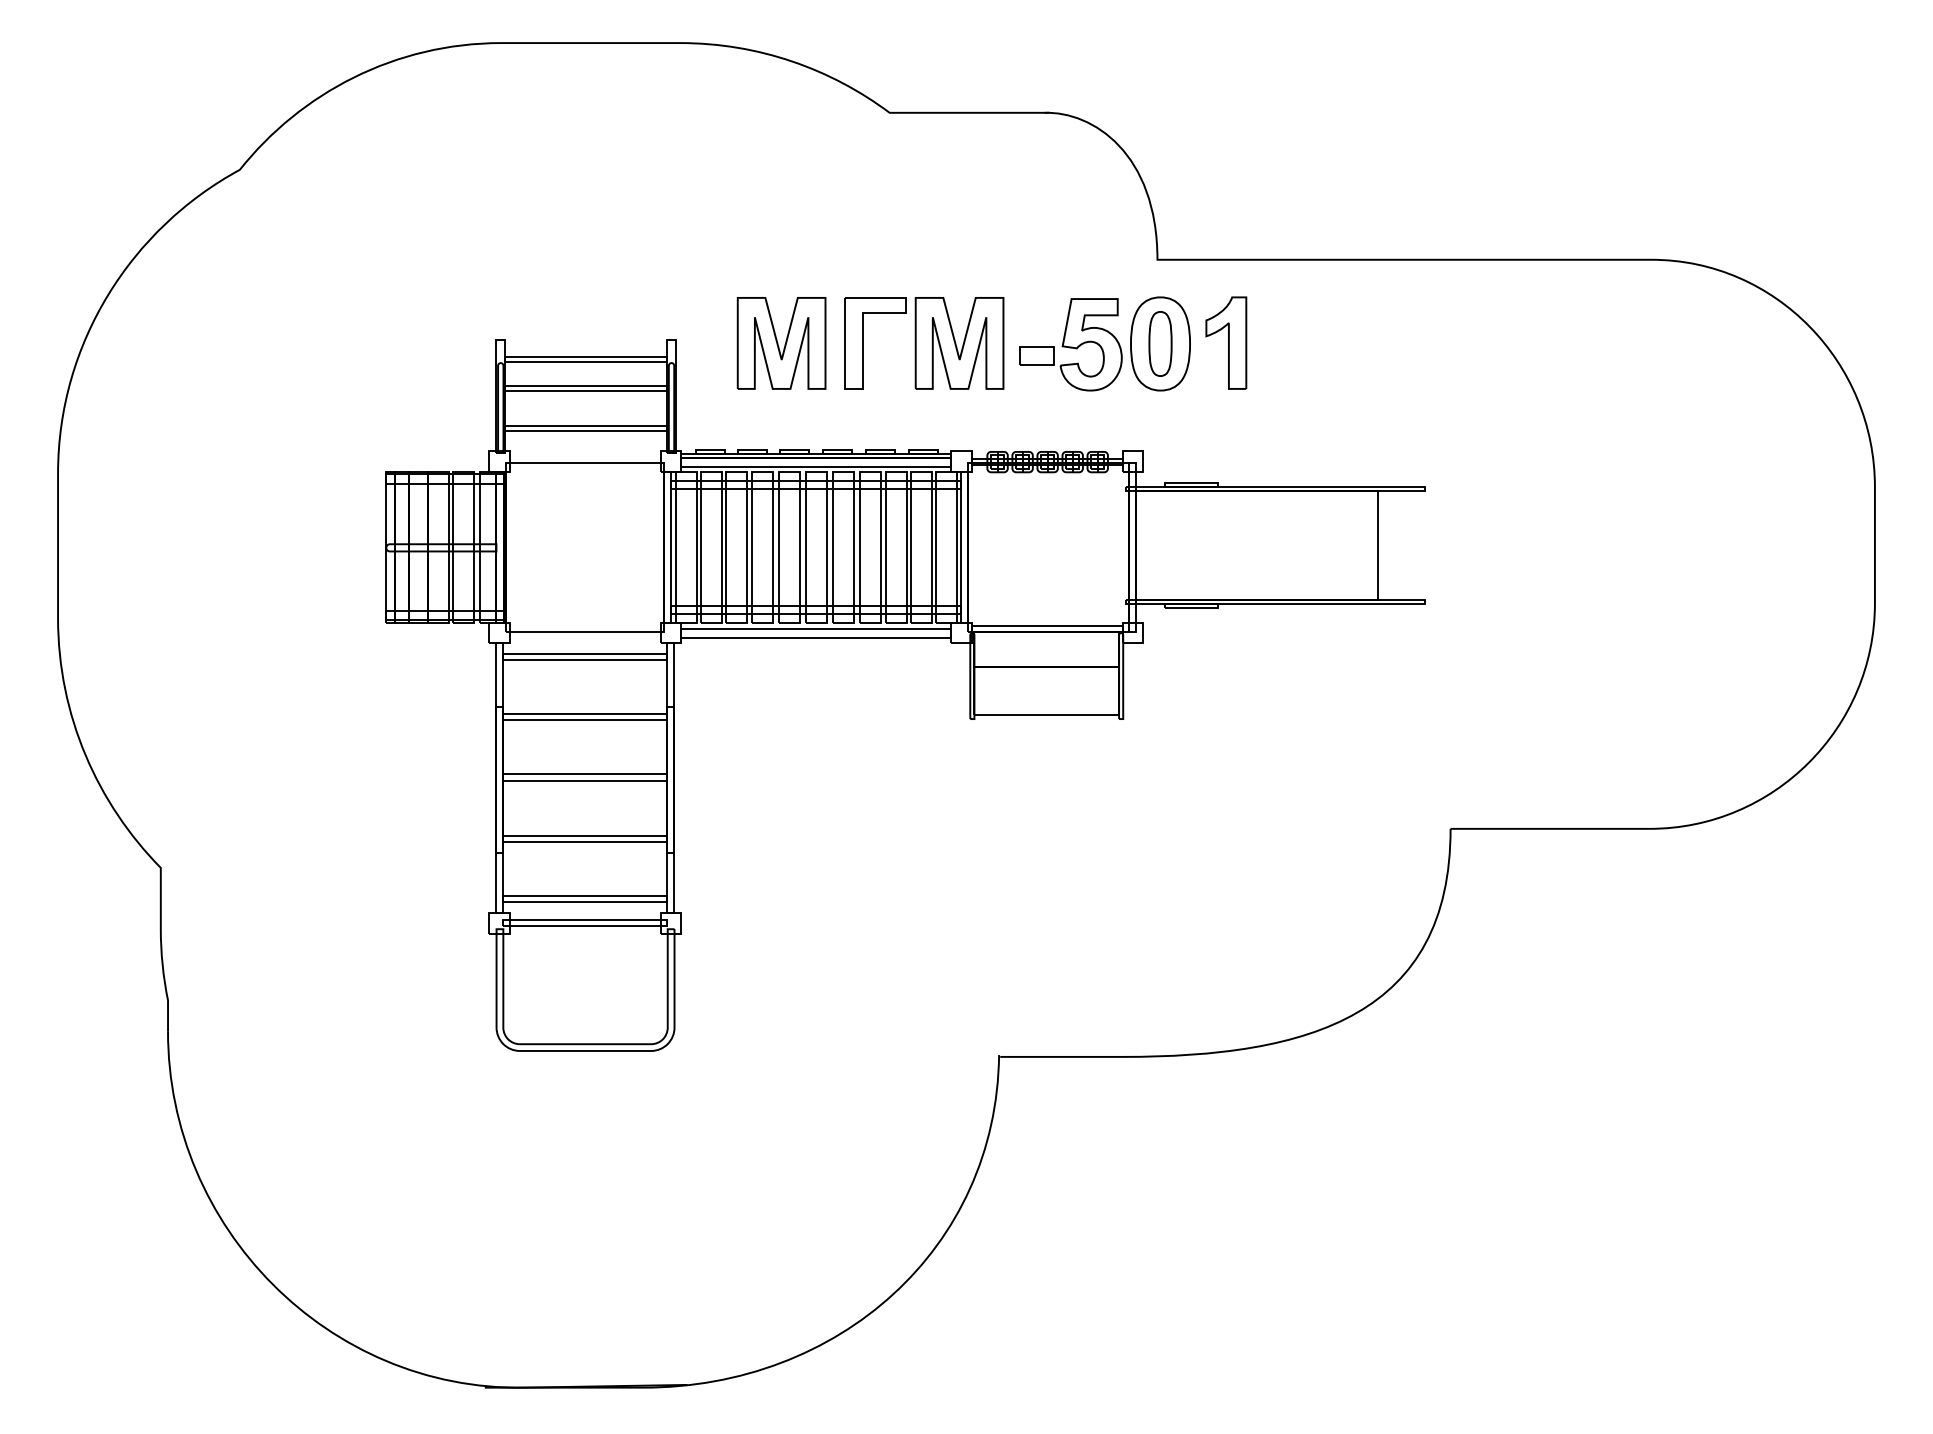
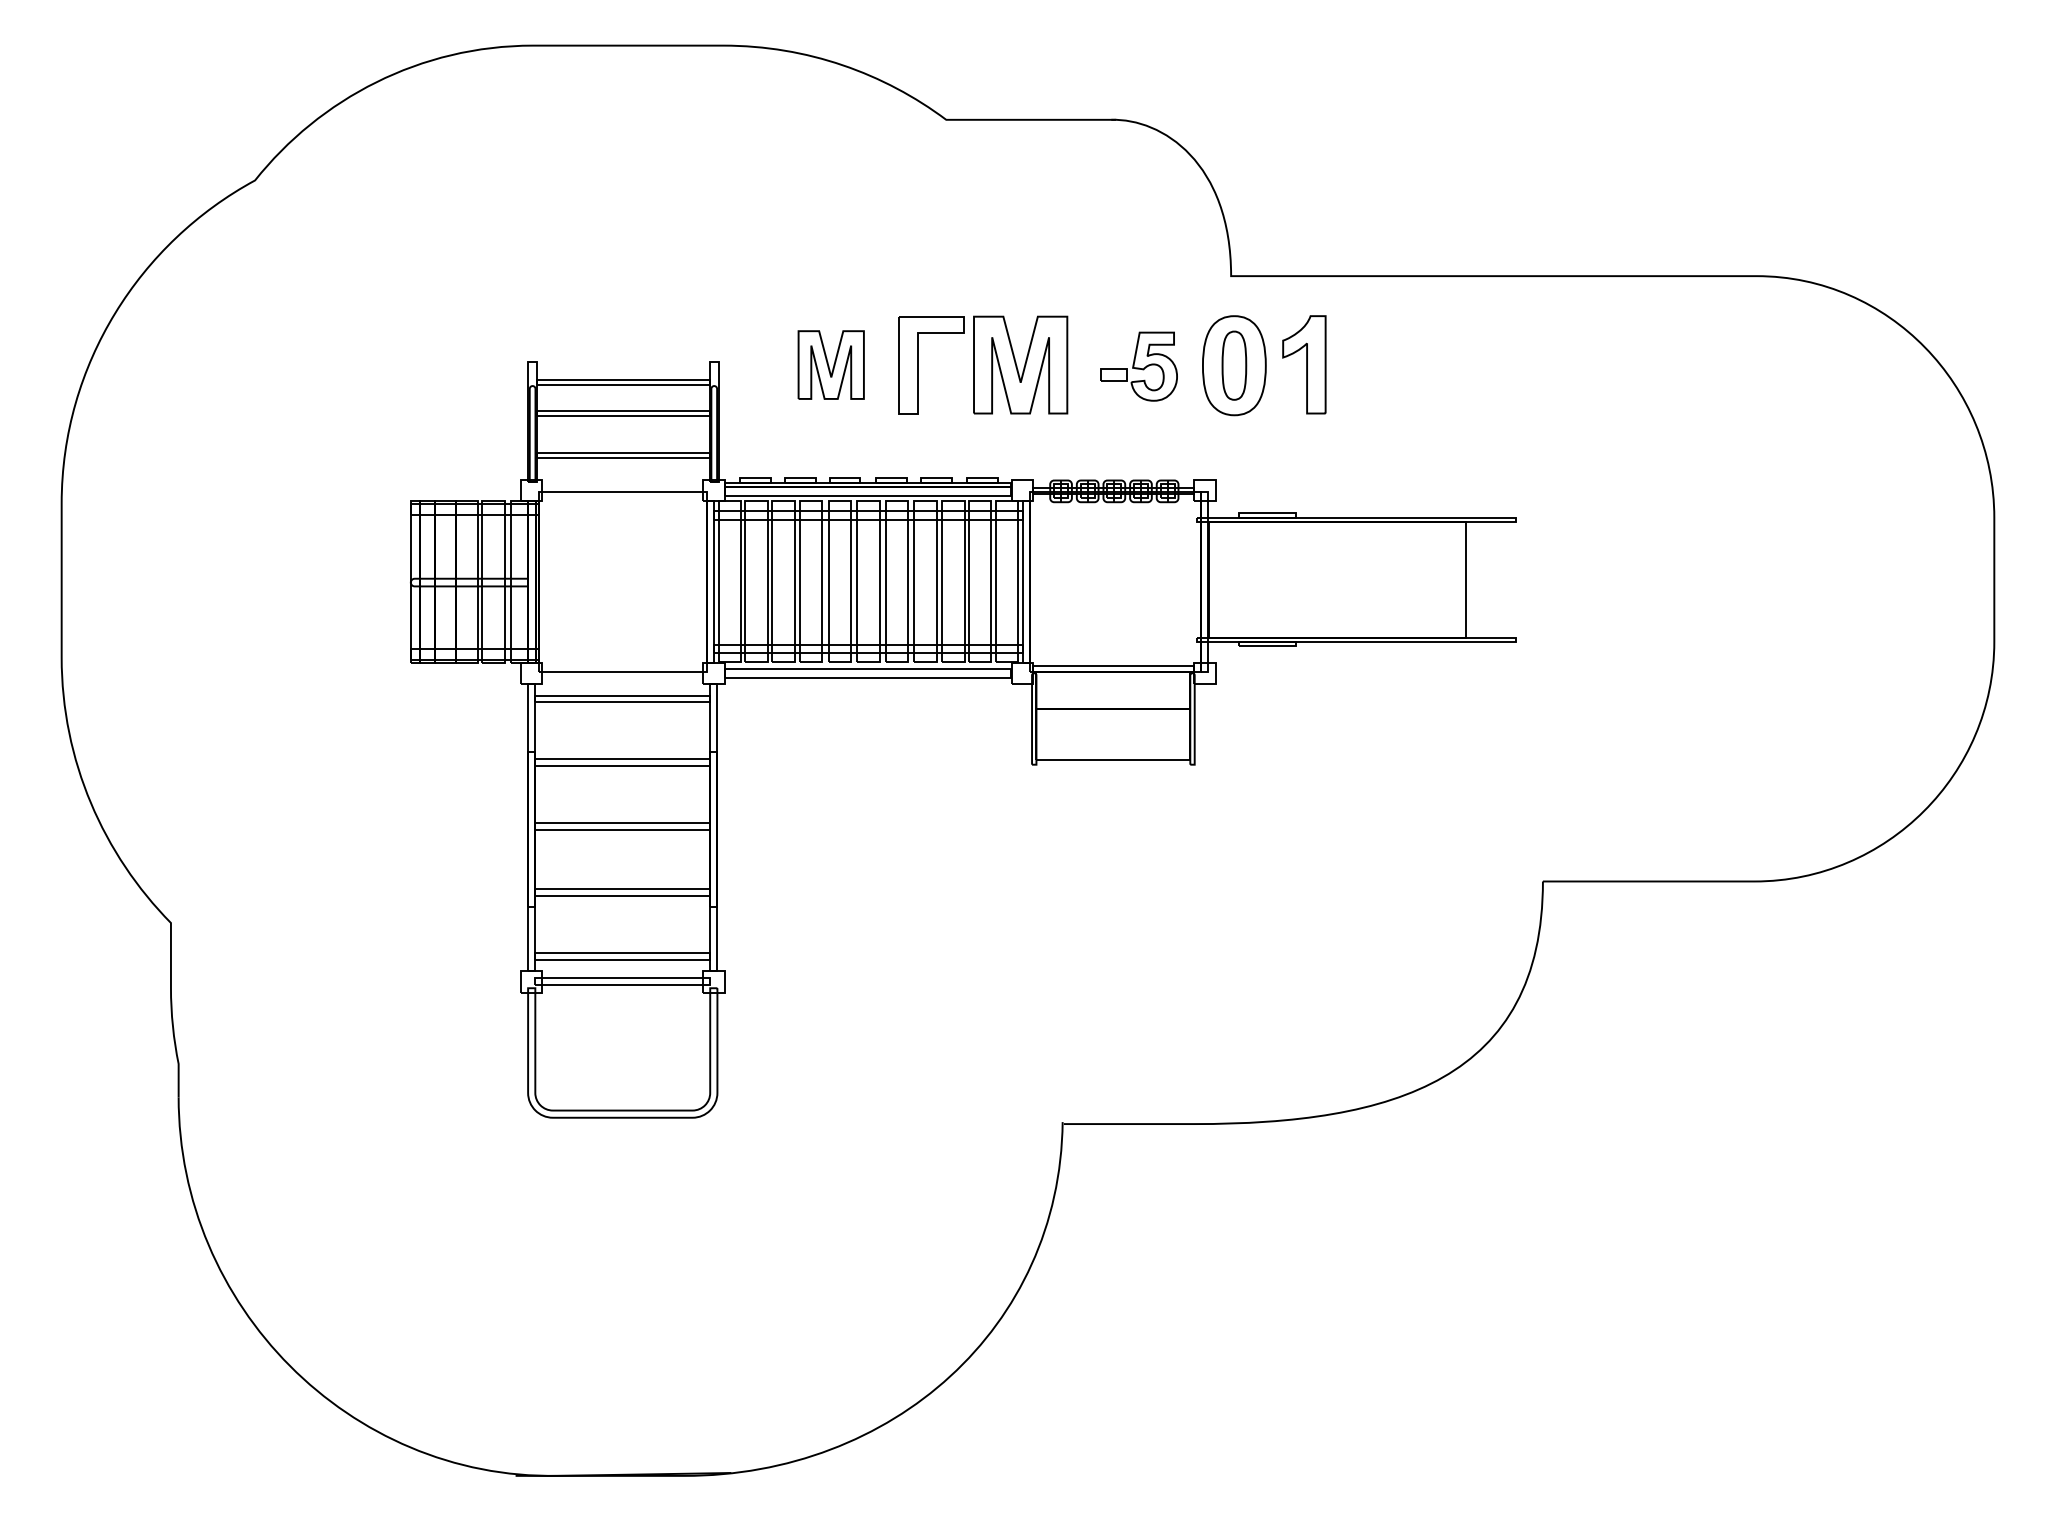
part: (780, 342) -> (830, 364), size x0.7
part: (1071, 344) -> (1139, 366), size x0.7

